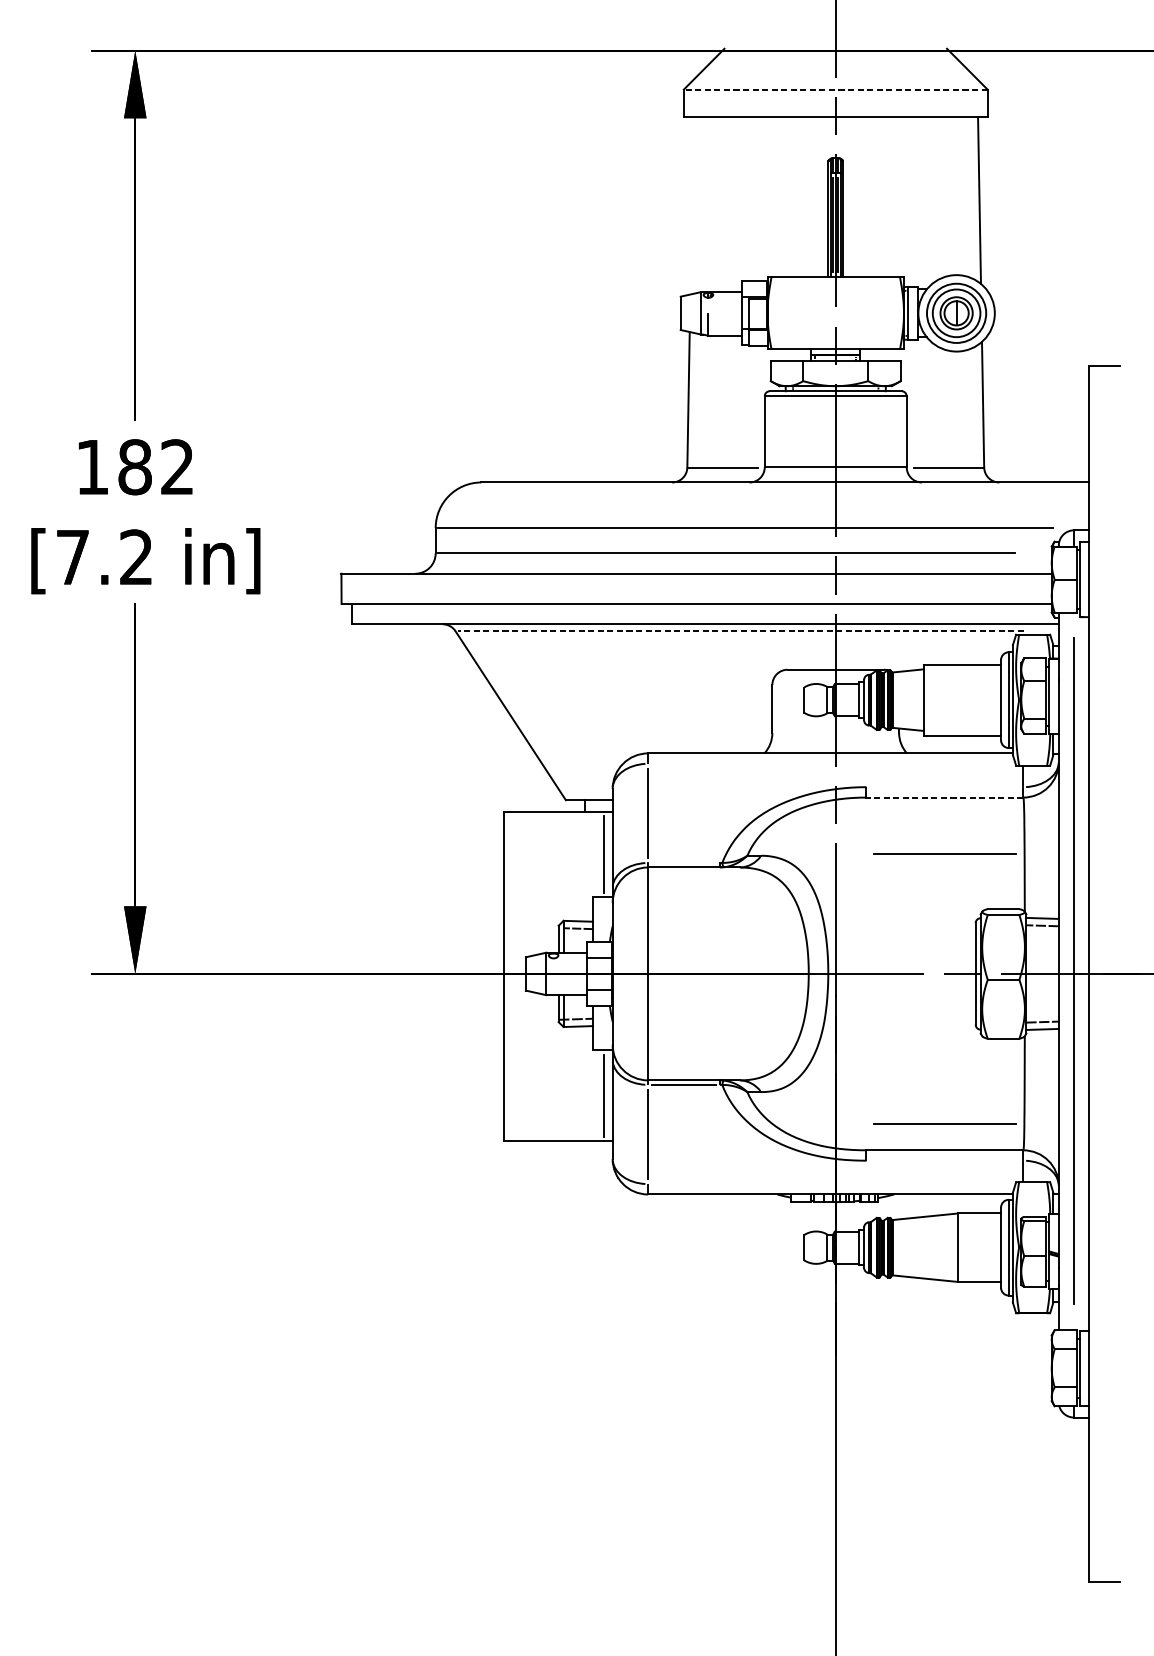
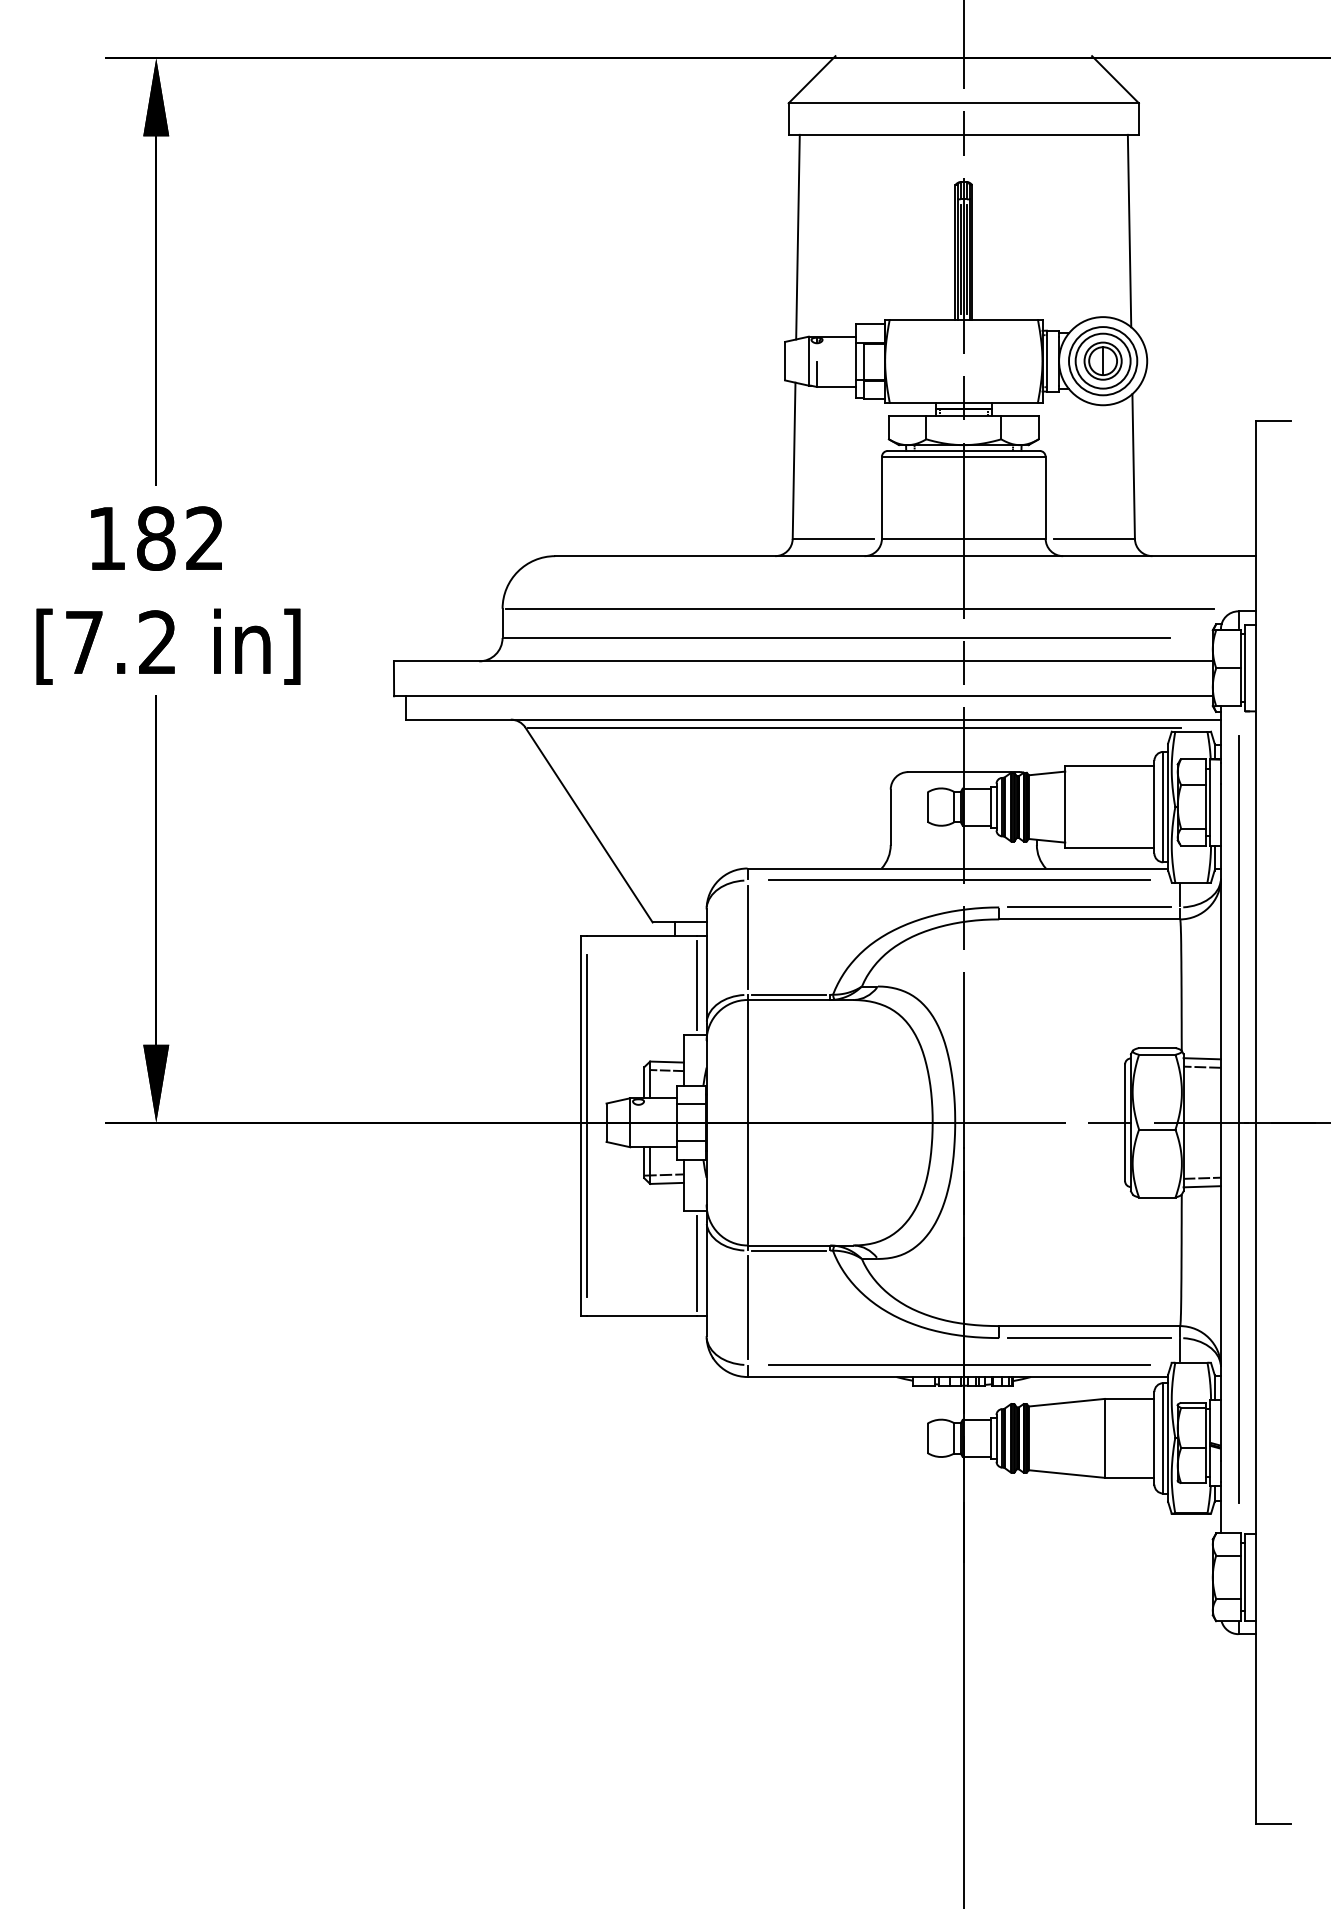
line: (835, 89) -> (963, 103), dashed -> solid
line: (691, 205) -> (797, 236), added
line: (740, 631) -> (853, 727), dashed -> solid
line: (831, 763) -> (958, 880), added
line: (944, 797) -> (1089, 919), dashed -> solid
line: (944, 853) -> (1089, 906), moved
line: (683, 862) -> (788, 994), added
line: (508, 976) -> (586, 1125), added
line: (944, 1123) -> (1089, 1337), moved
line: (831, 1184) -> (958, 1365), added

